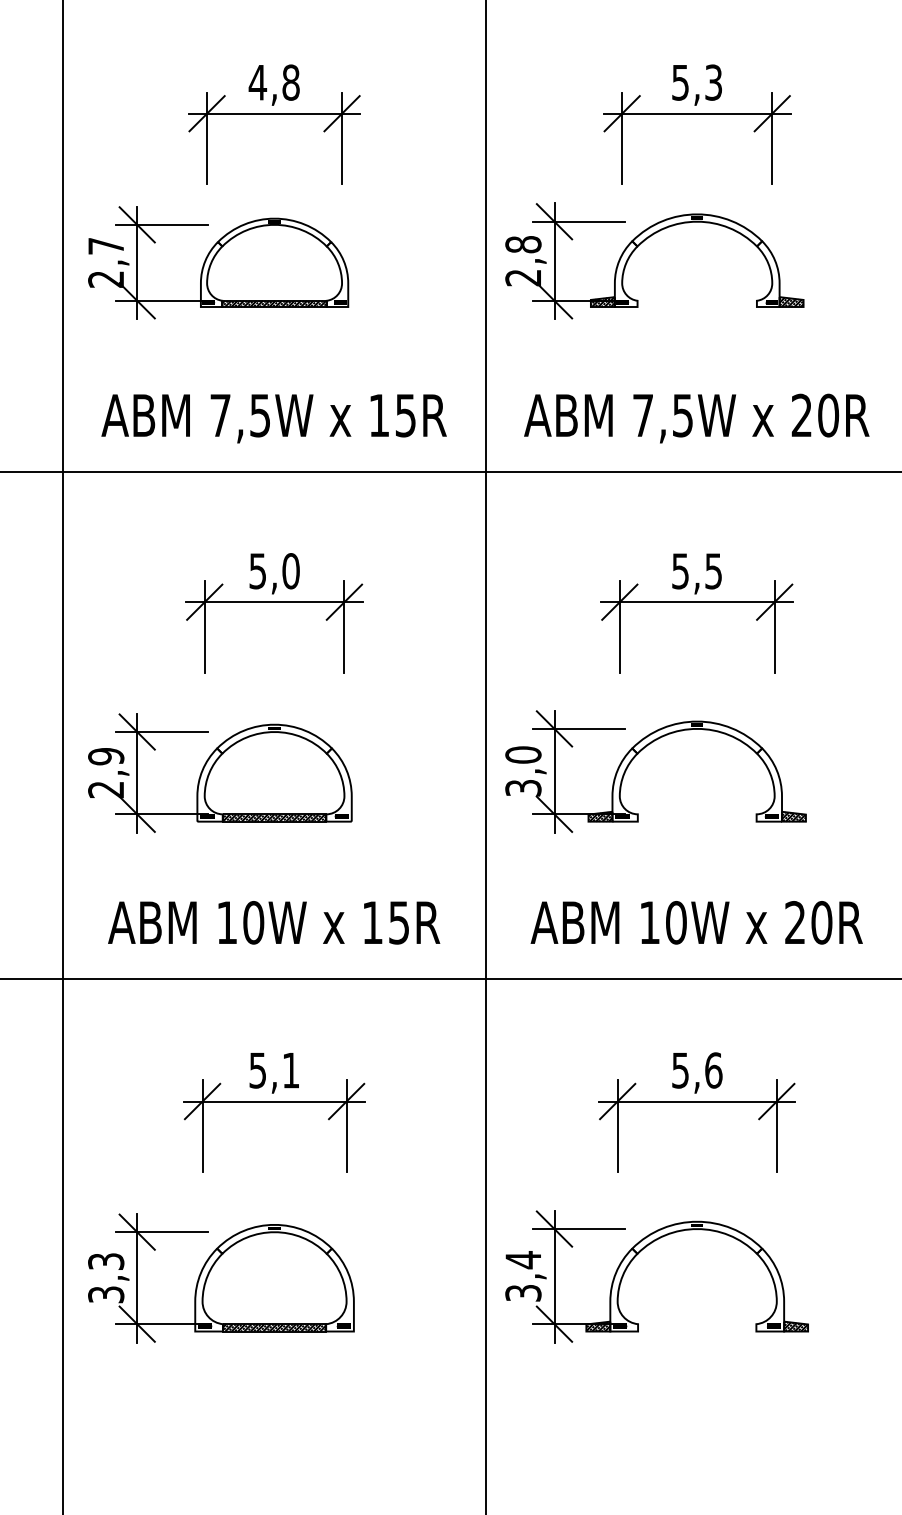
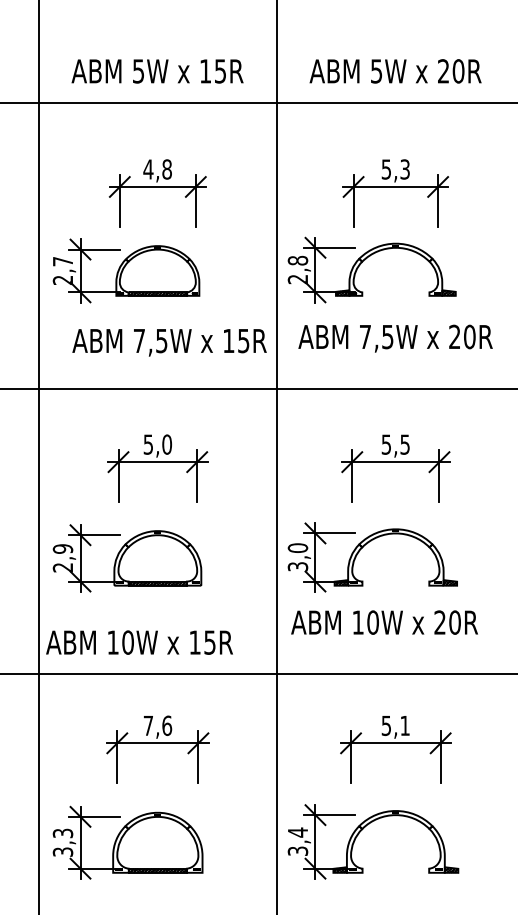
text: (273, 418) -> (169, 342), moved
text: (696, 418) -> (395, 338), moved
text: (273, 922) -> (139, 642), moved
text: (696, 922) -> (384, 622), moved
text: (273, 1069) -> (157, 725), 5,1 -> 7,6
text: (714, 1069) -> (405, 725), 5,6 -> 5,1

